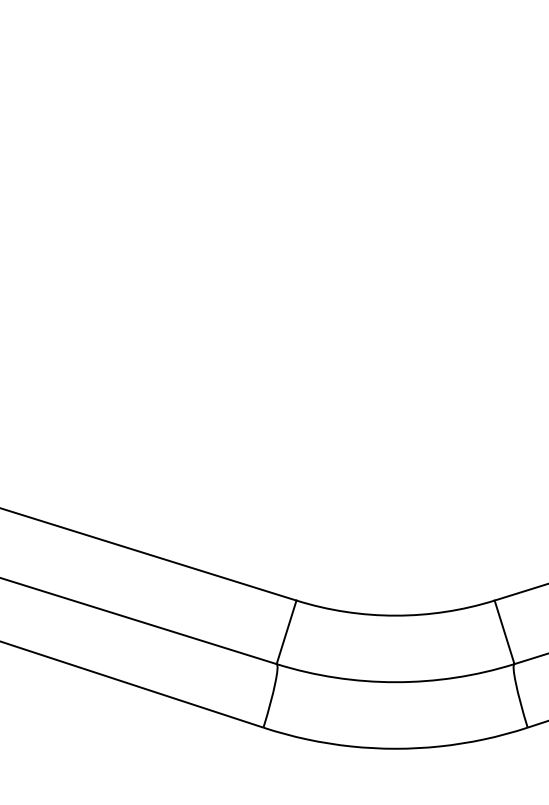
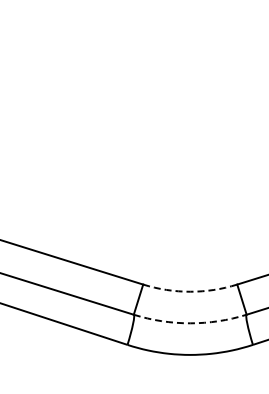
arc: (396, 615) -> (190, 291), solid -> dashed
arc: (396, 682) -> (190, 323), solid -> dashed

